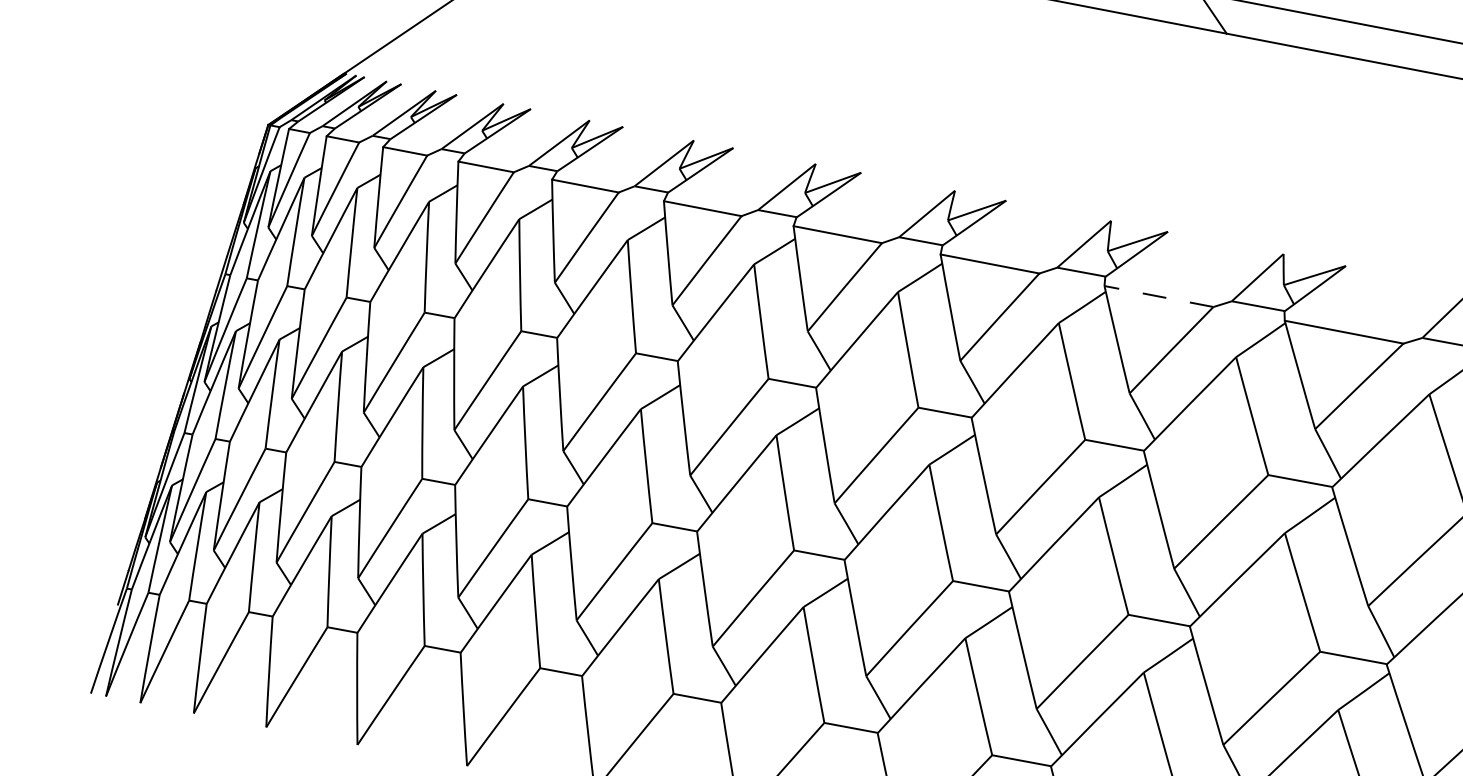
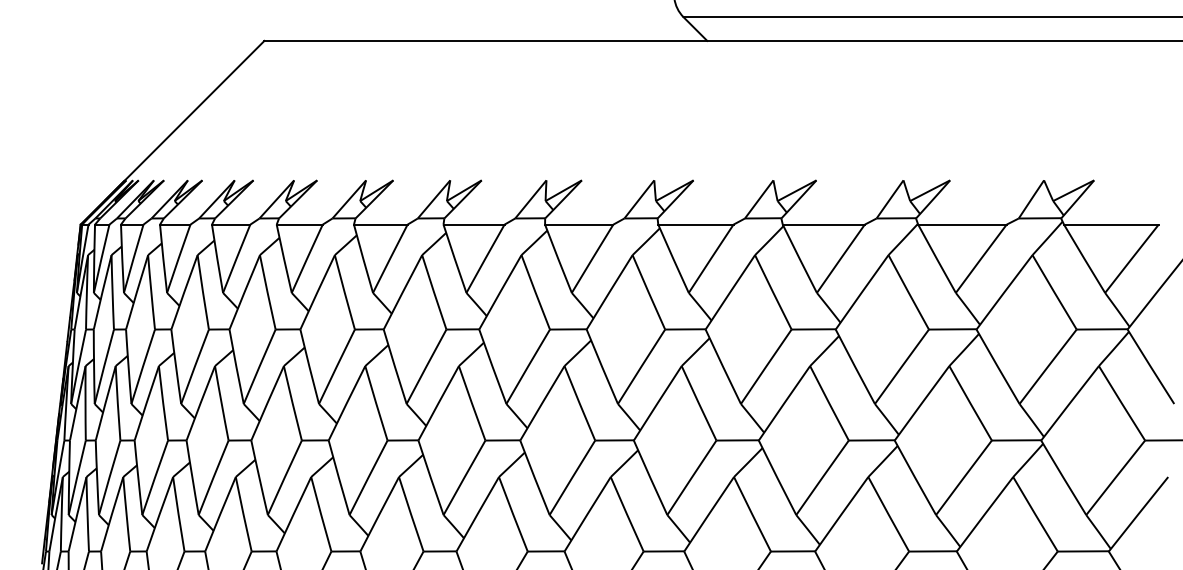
line: (1158, 296) -> (695, 224), dashed -> solid

